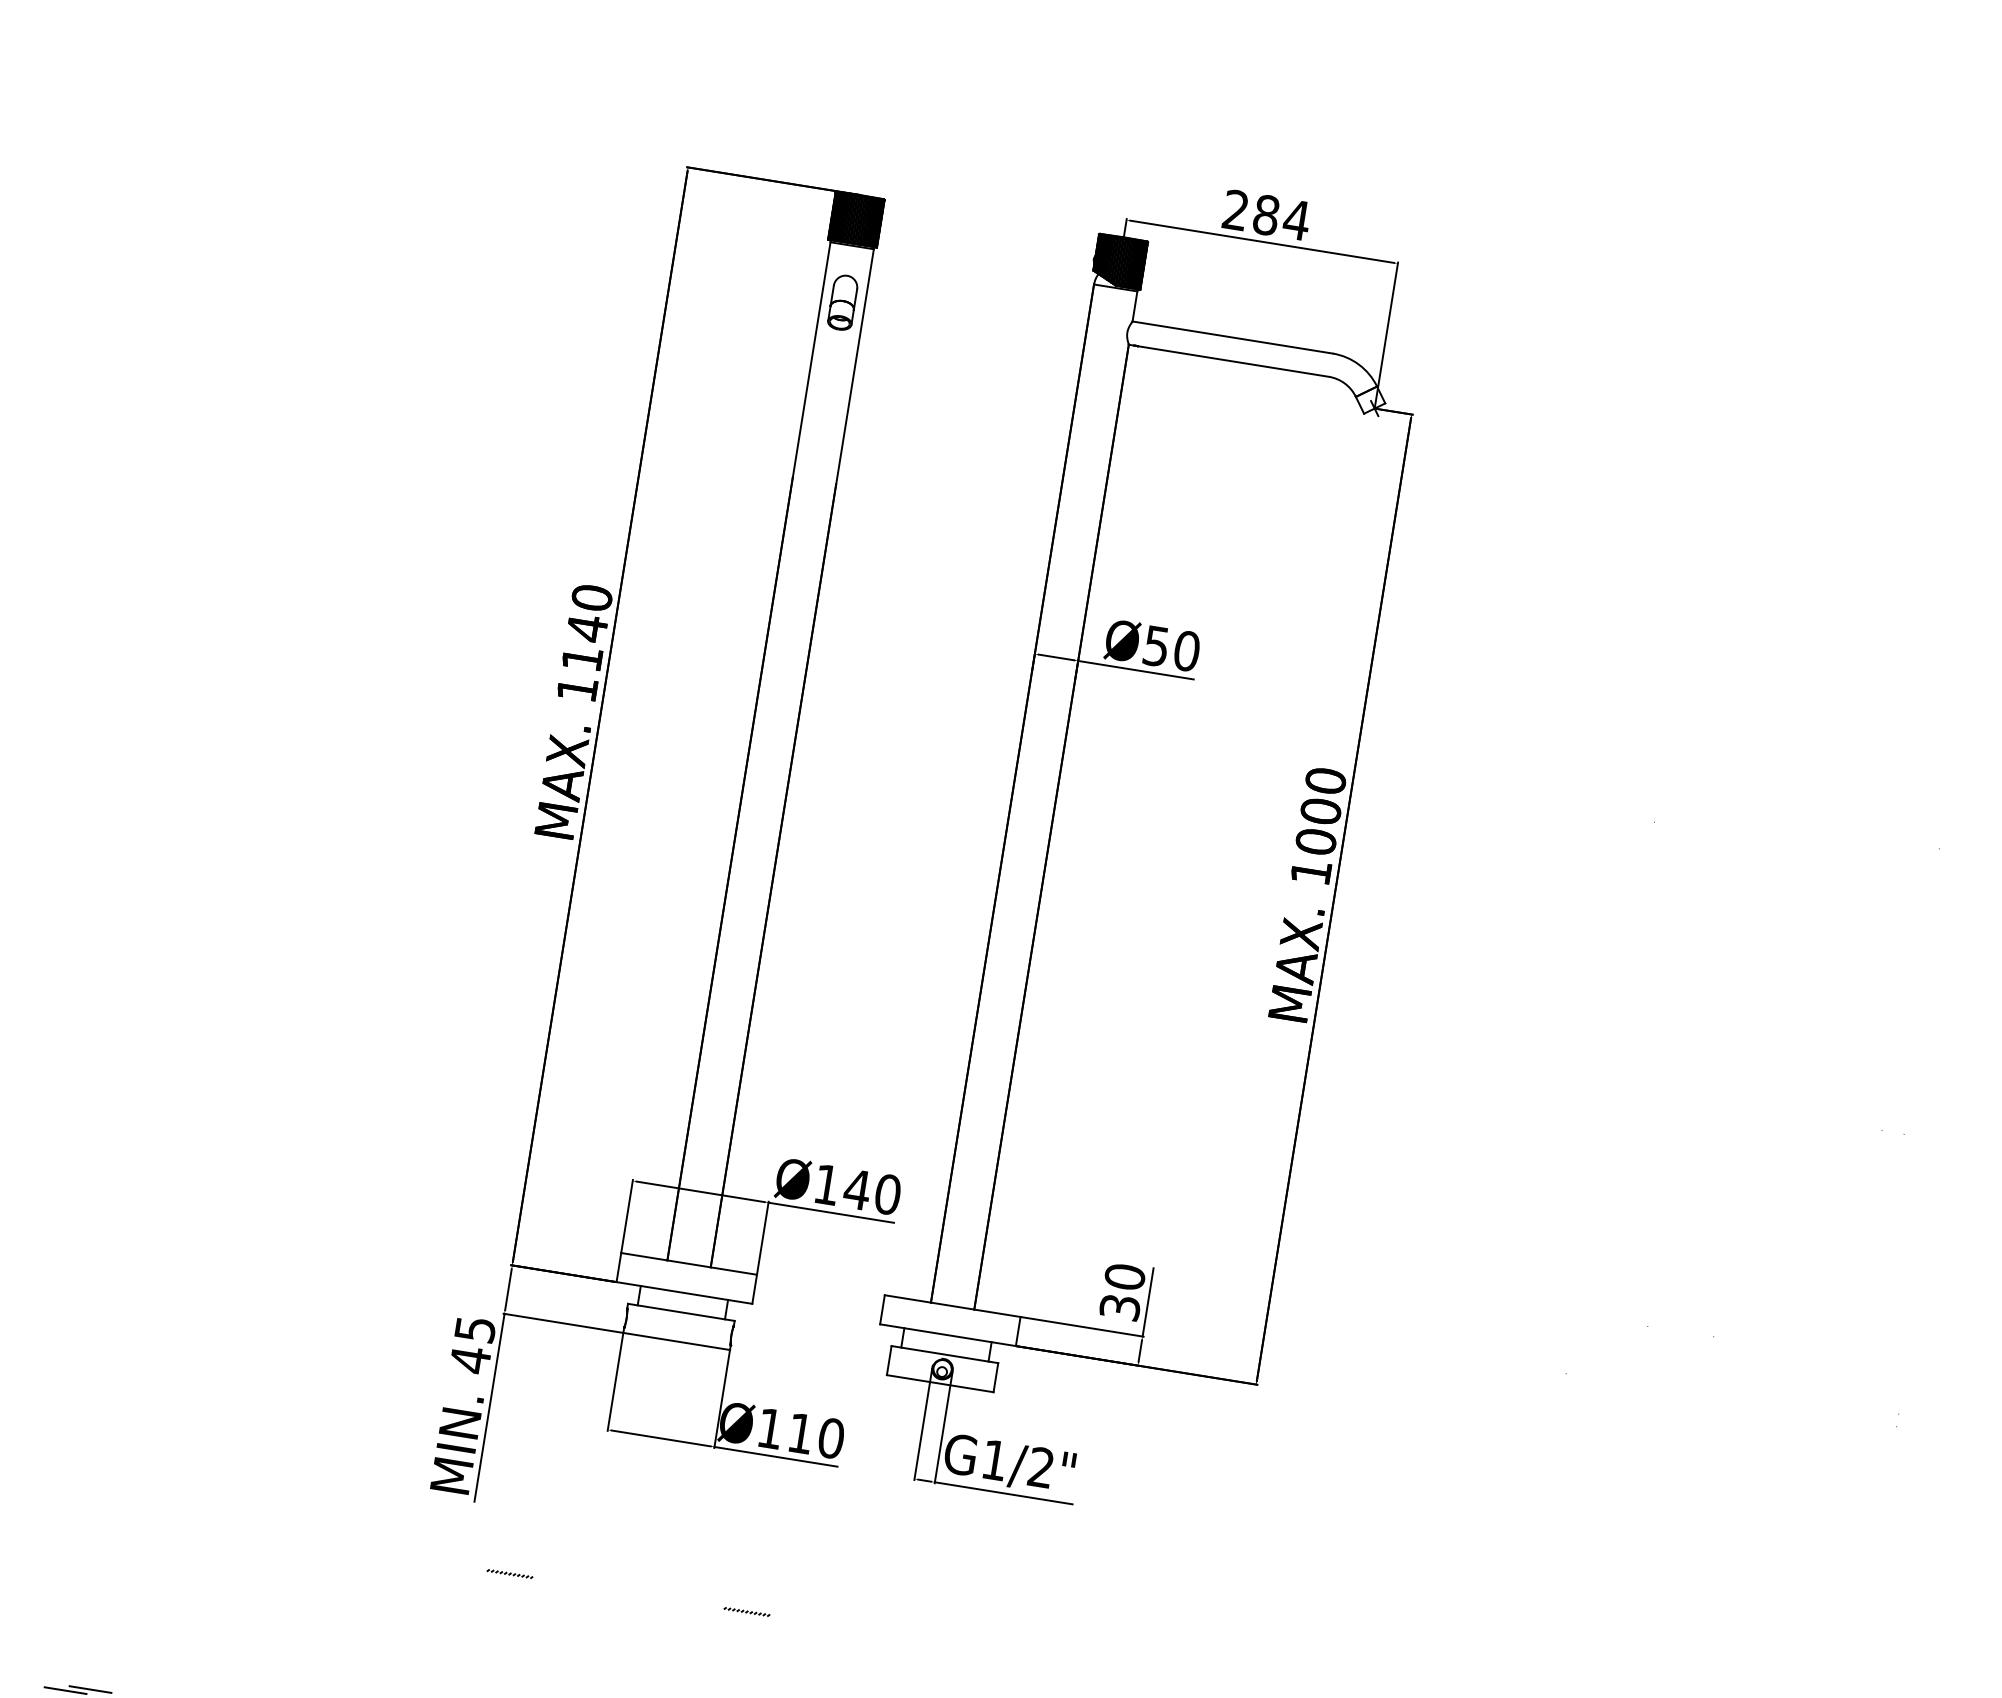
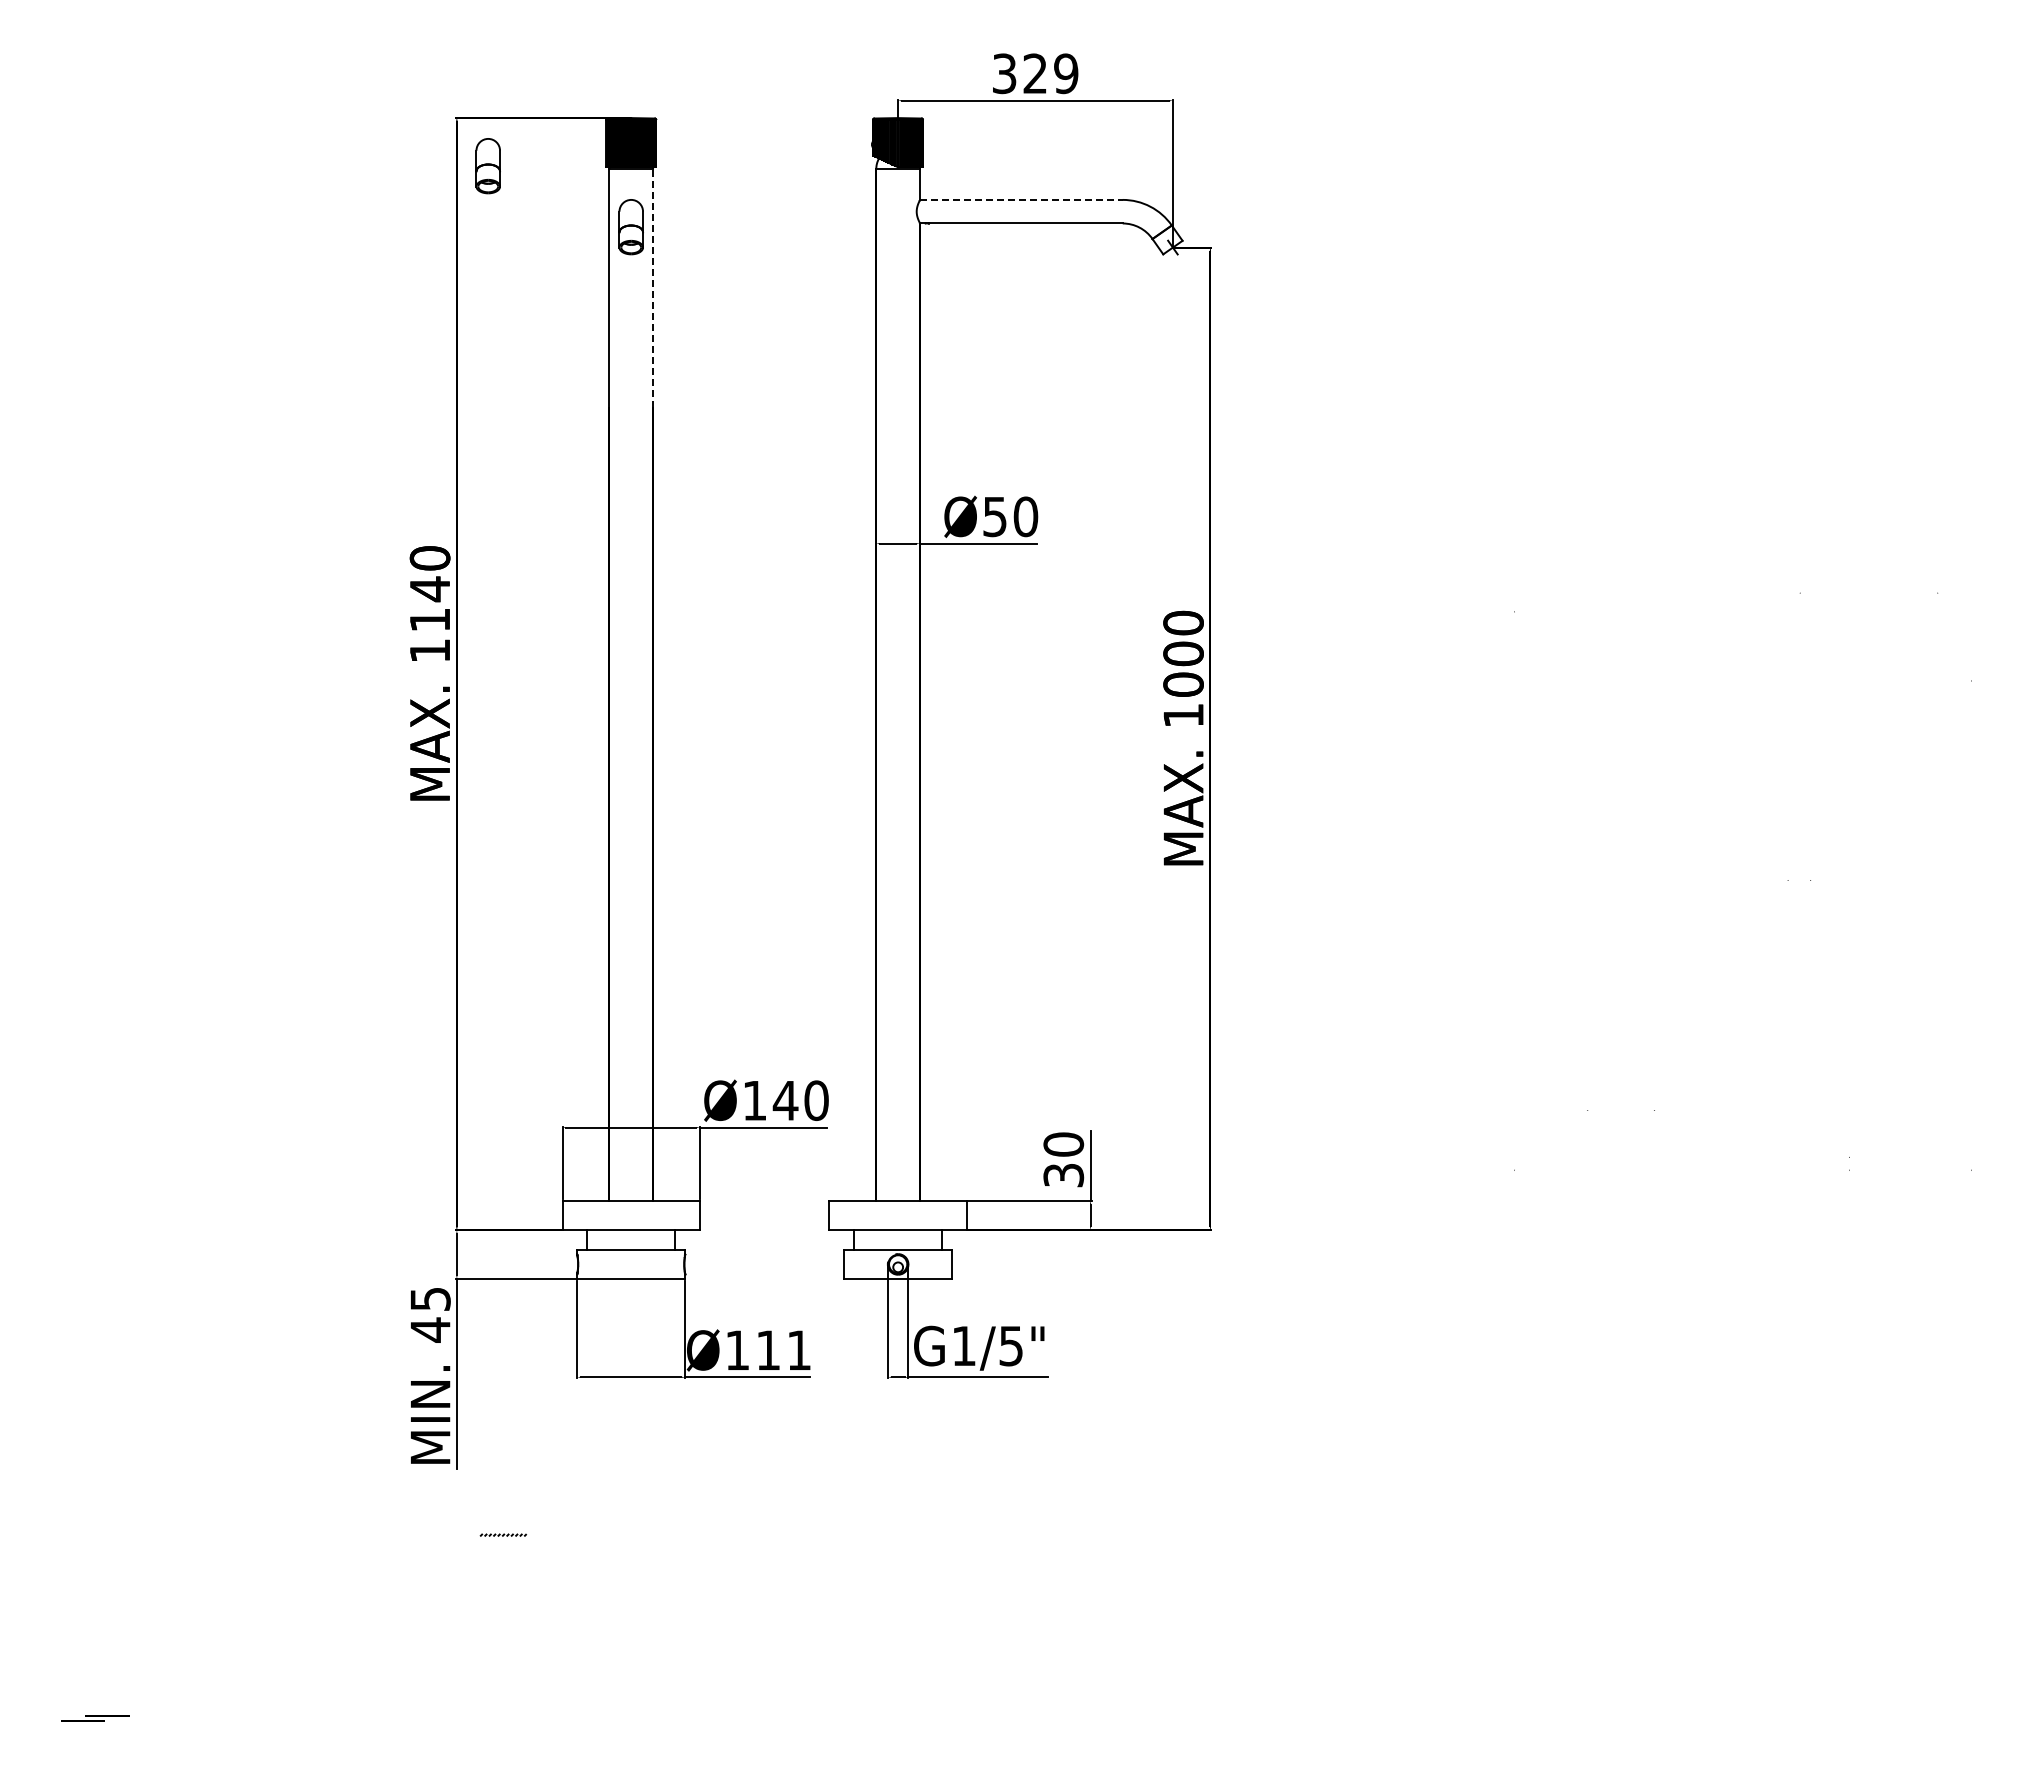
text: (1266, 214) -> (1035, 73), 284 -> 329
part: (710, 220) -> (487, 166), added
line: (1232, 337) -> (1021, 199), solid -> dashed
line: (855, 366) -> (653, 288), solid -> dashed
text: (831, 1438) -> (799, 1350), Ø110 -> Ø111
text: (1040, 1466) -> (1010, 1345), G1/2" -> G1/5"
hatch: (747, 1611) -> (743, 1534), removed

